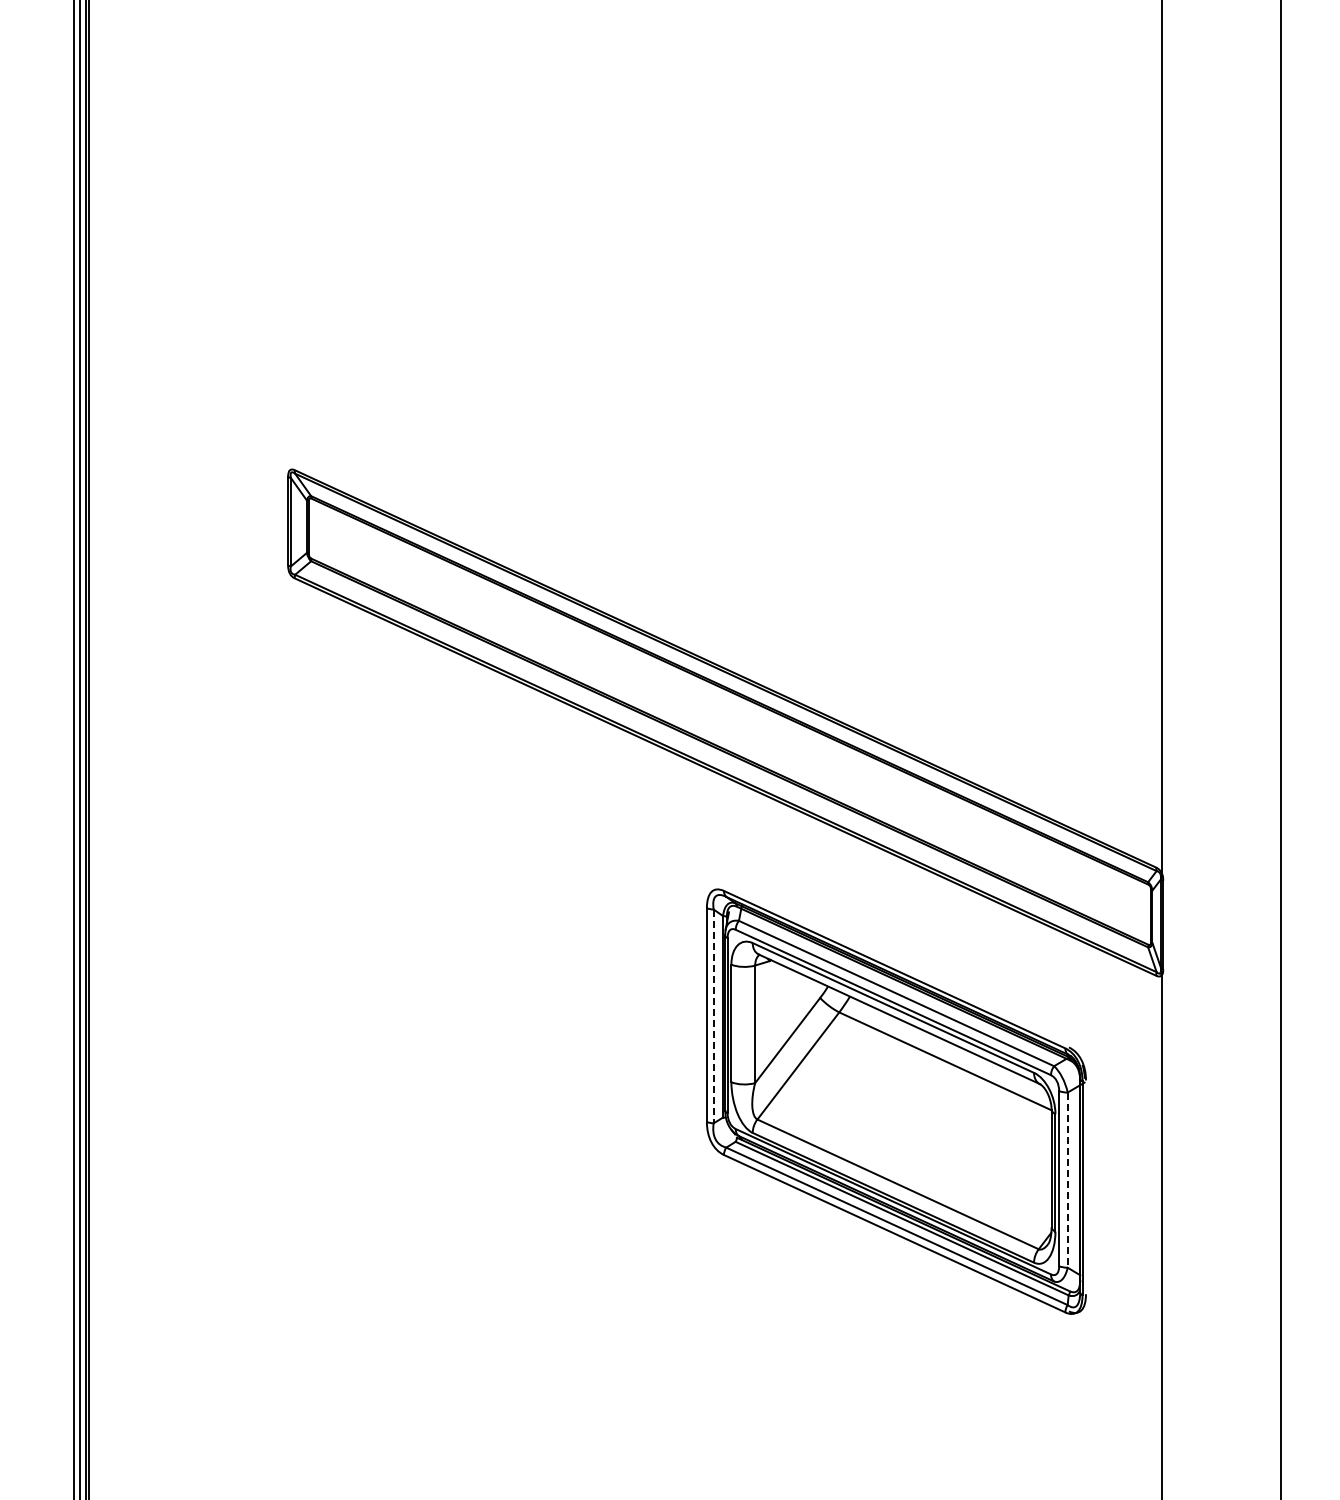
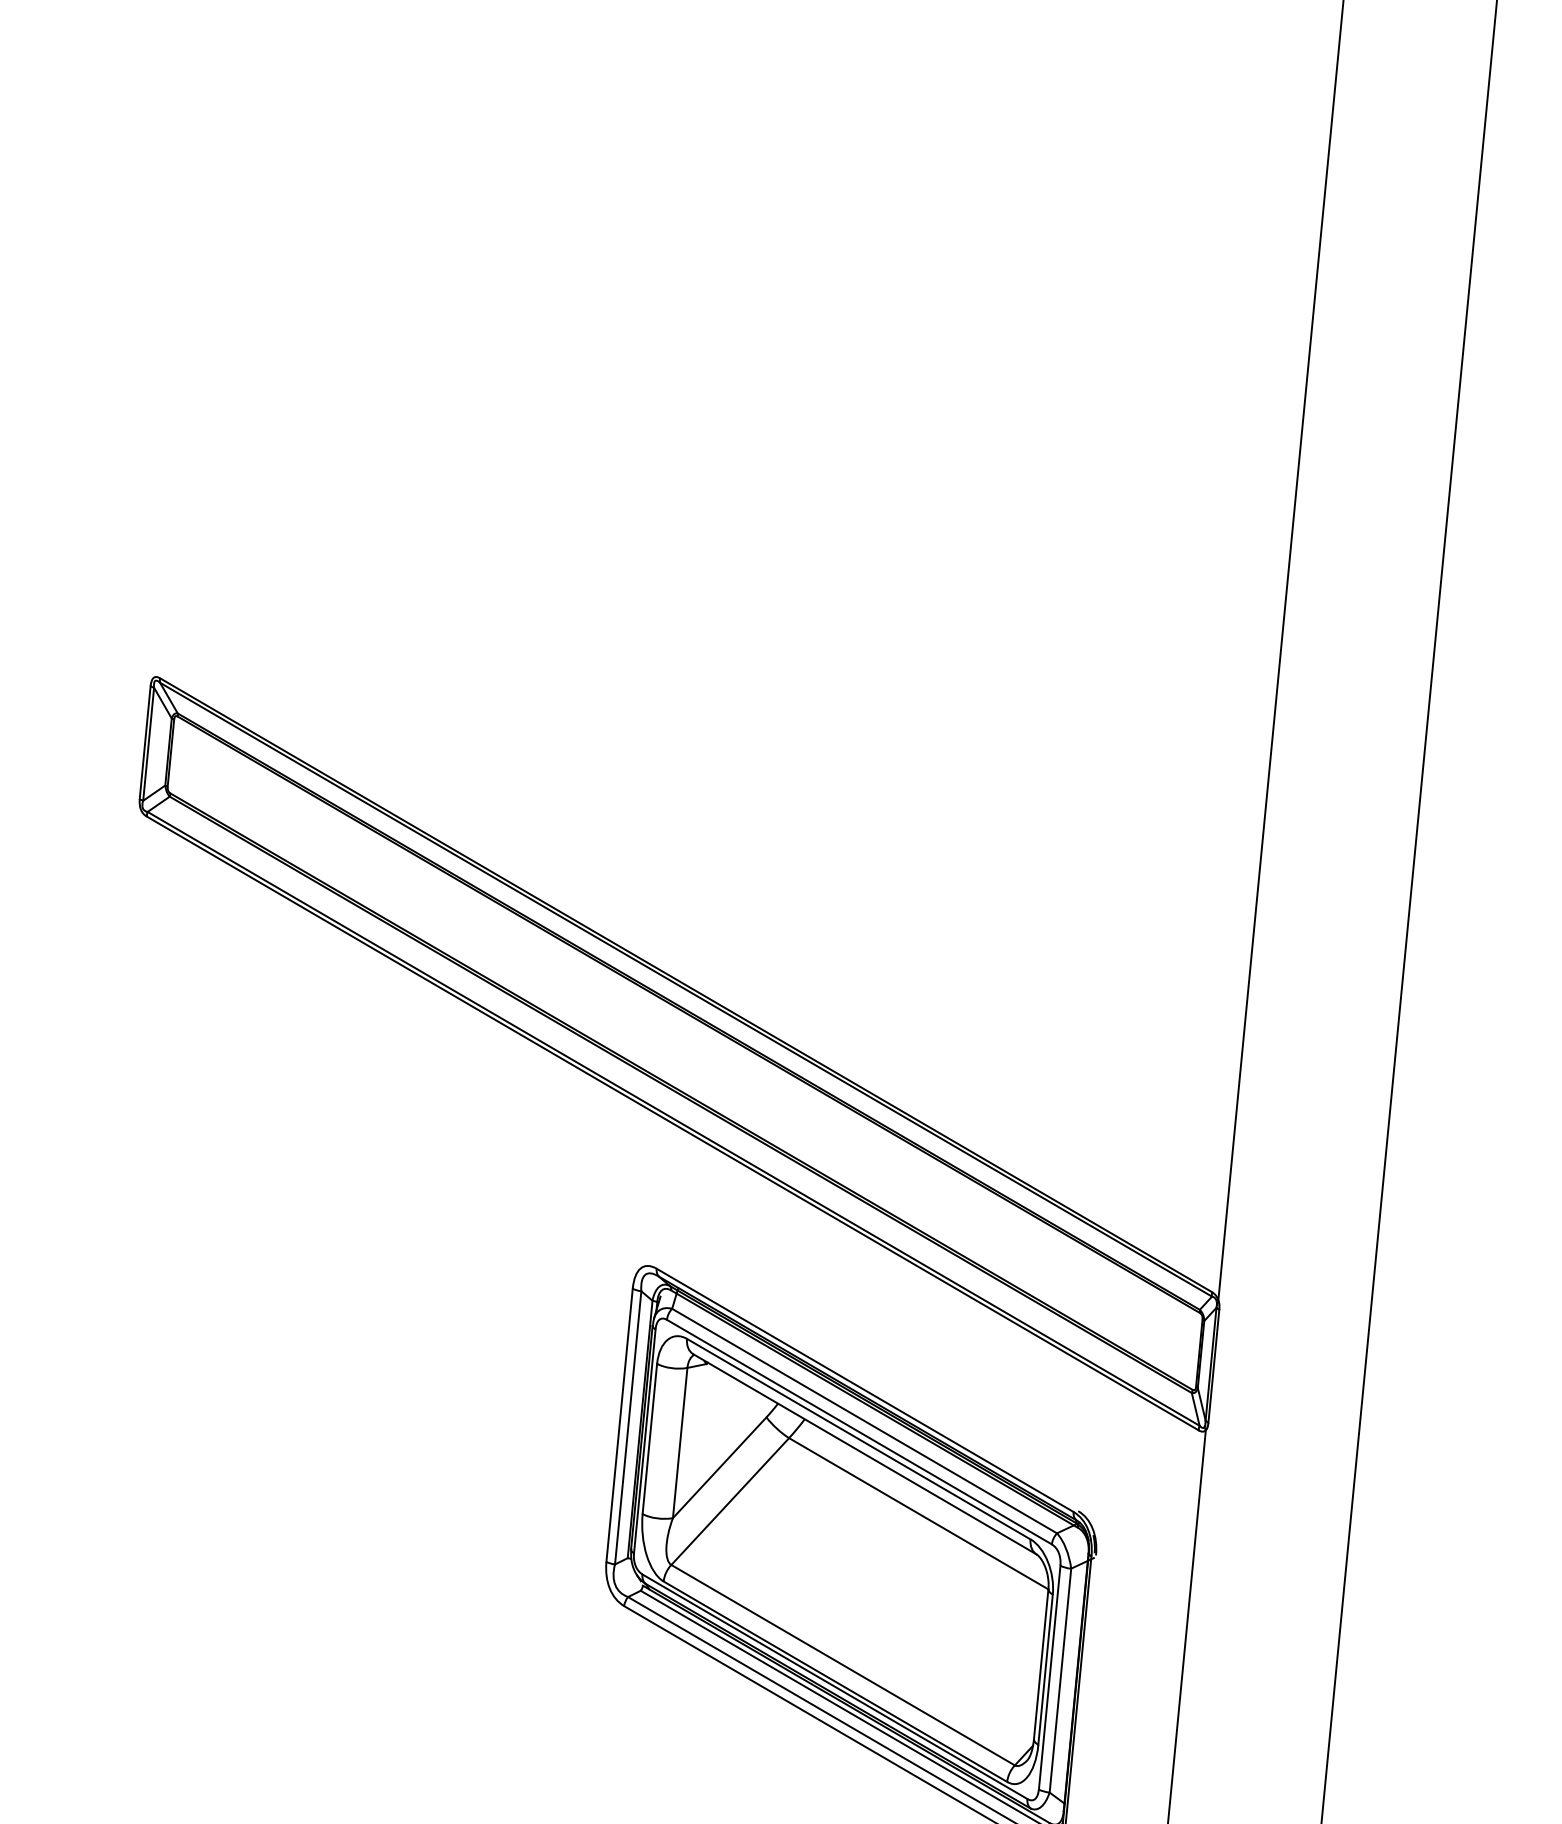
line: (713, 1016) -> (627, 1427), dashed -> solid
line: (1067, 1180) -> (1060, 1681), dashed -> solid

